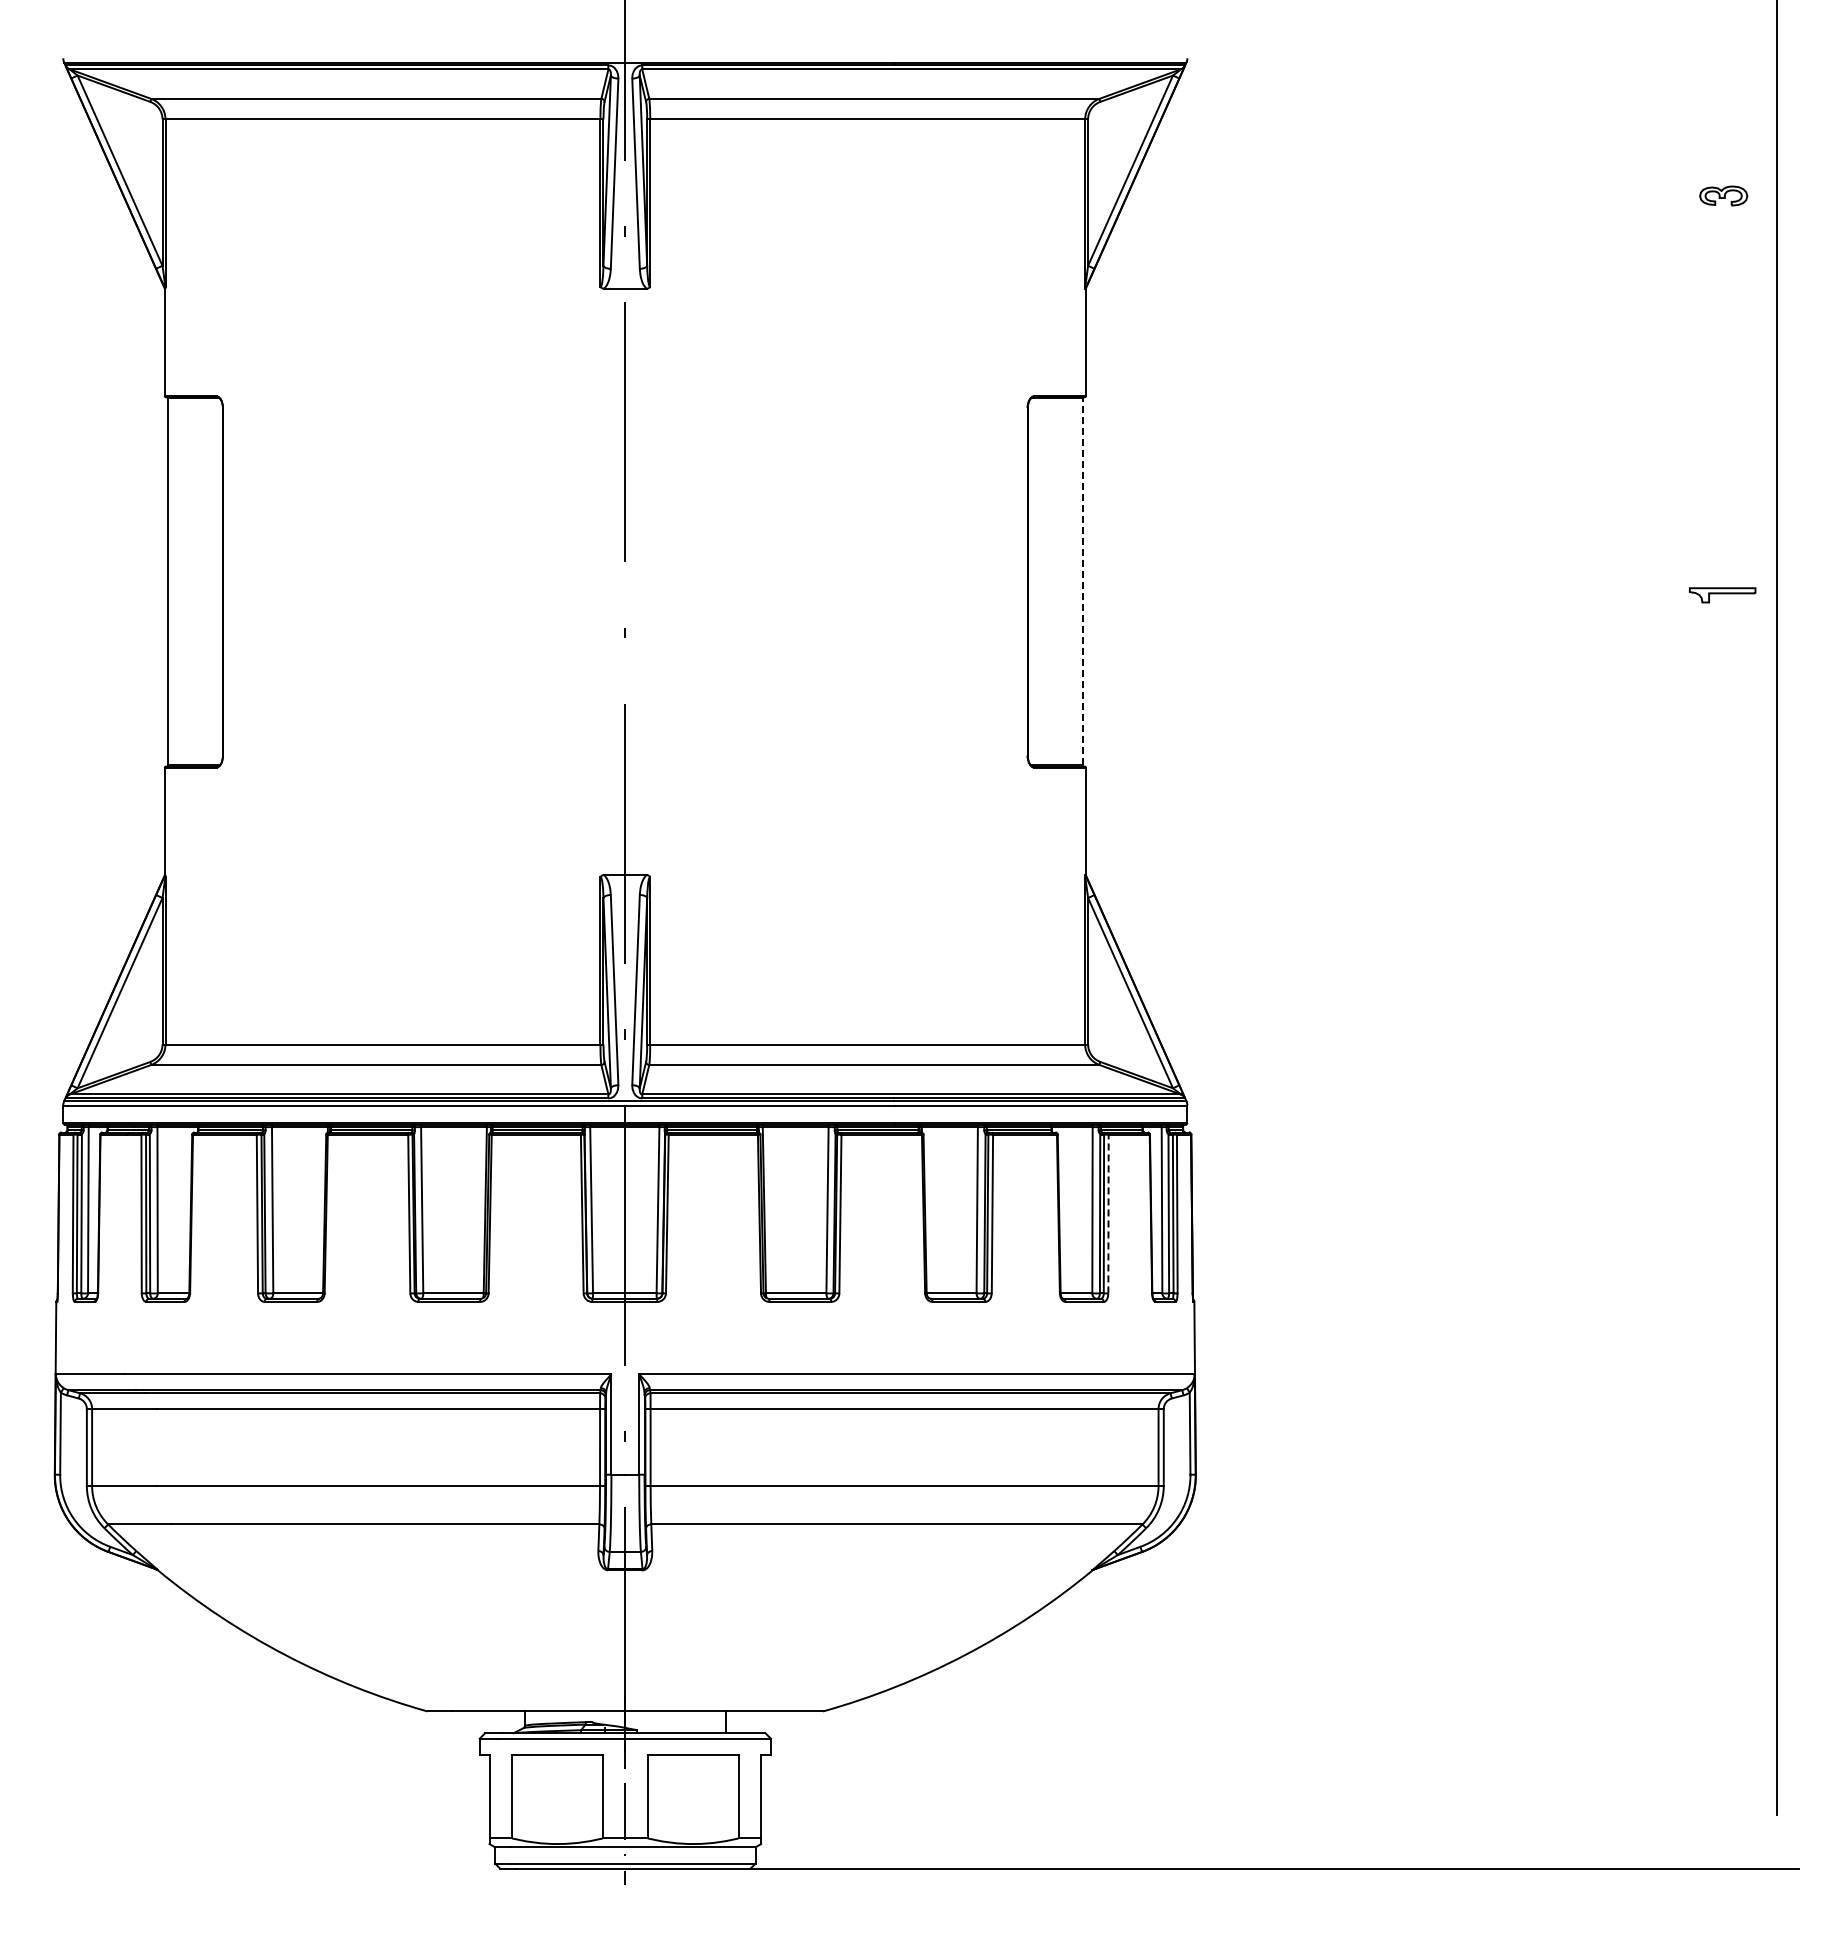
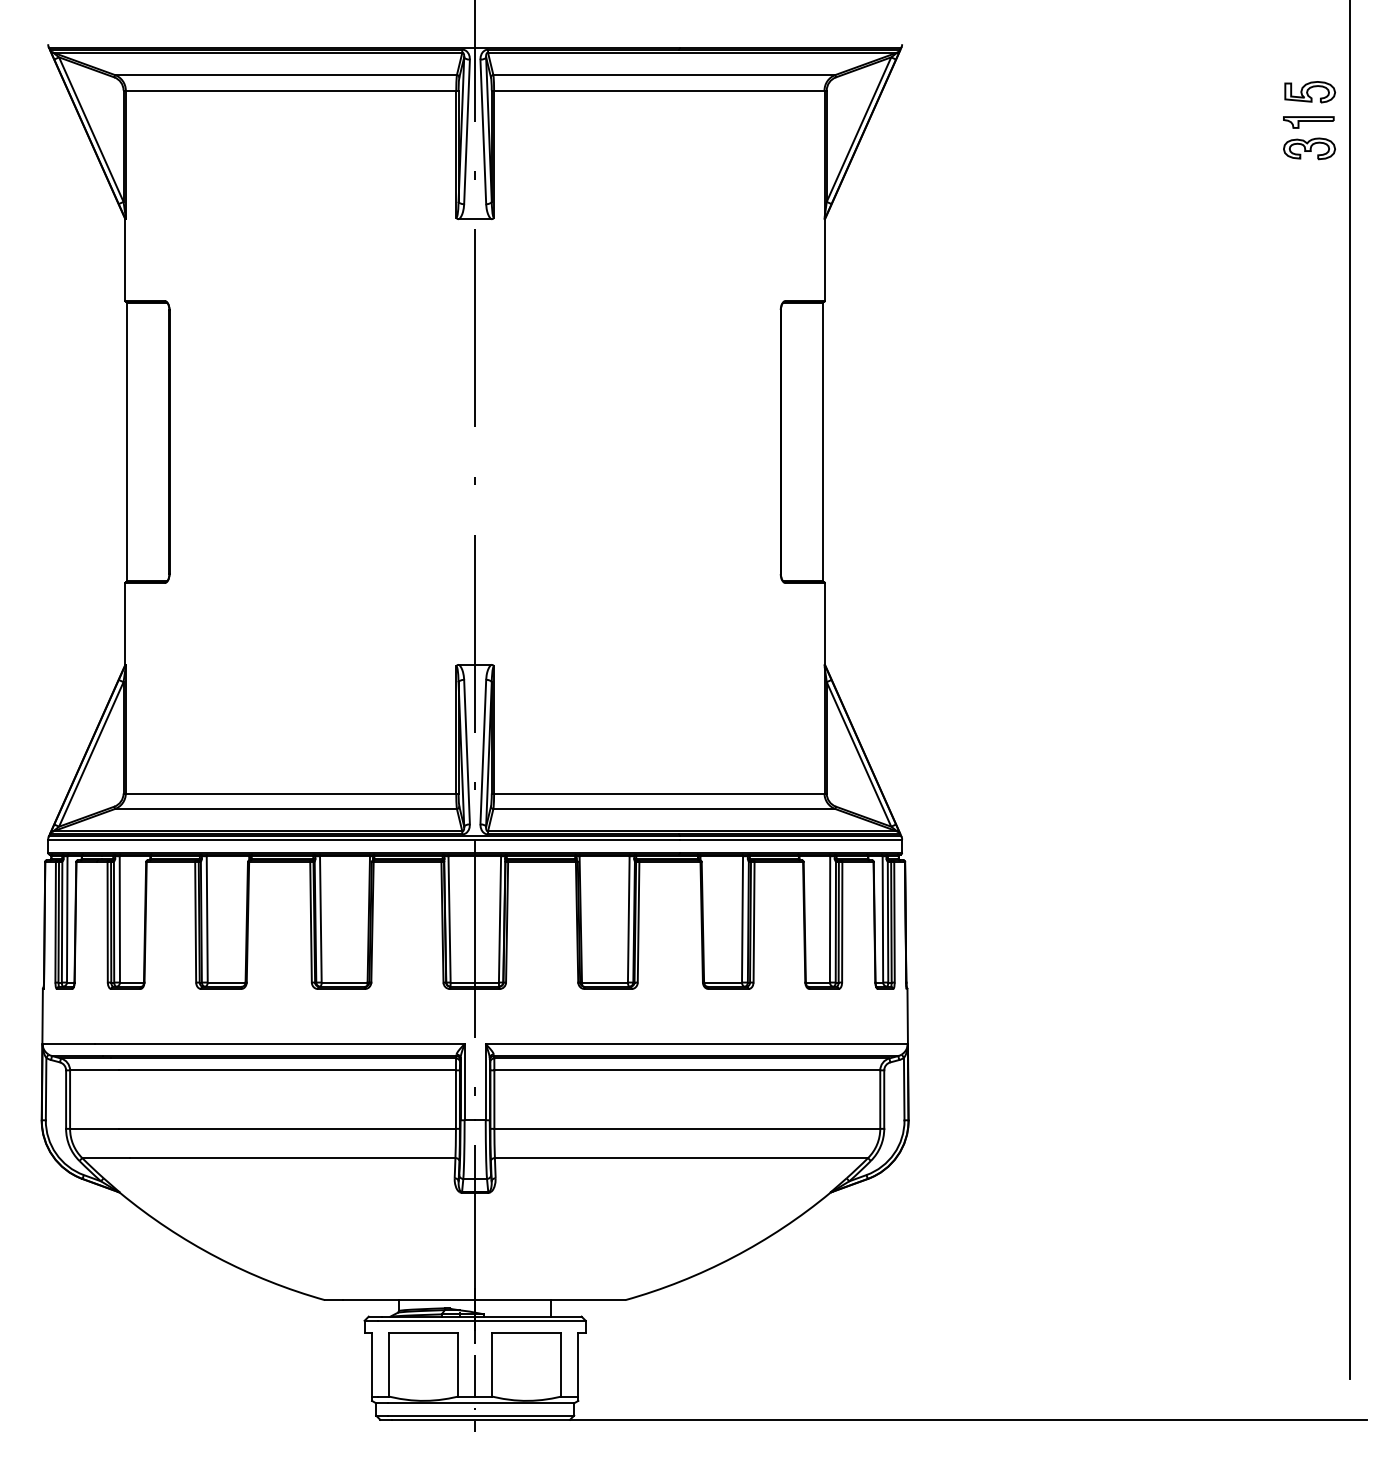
part: (1724, 121) -> (1310, 92), added
part: (1723, 195) -> (1309, 148), size x1.43
line: (1083, 581) -> (823, 441), dashed -> solid
part: (1722, 595) -> (1308, 122), moved
line: (1108, 1213) -> (842, 921), dashed -> solid

